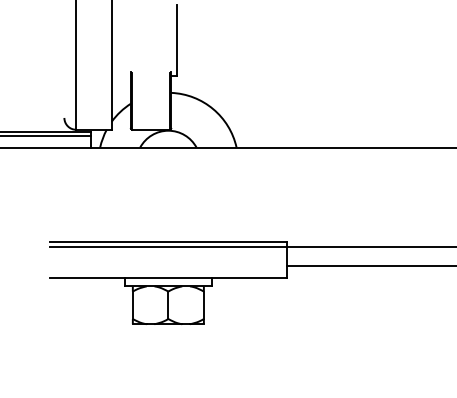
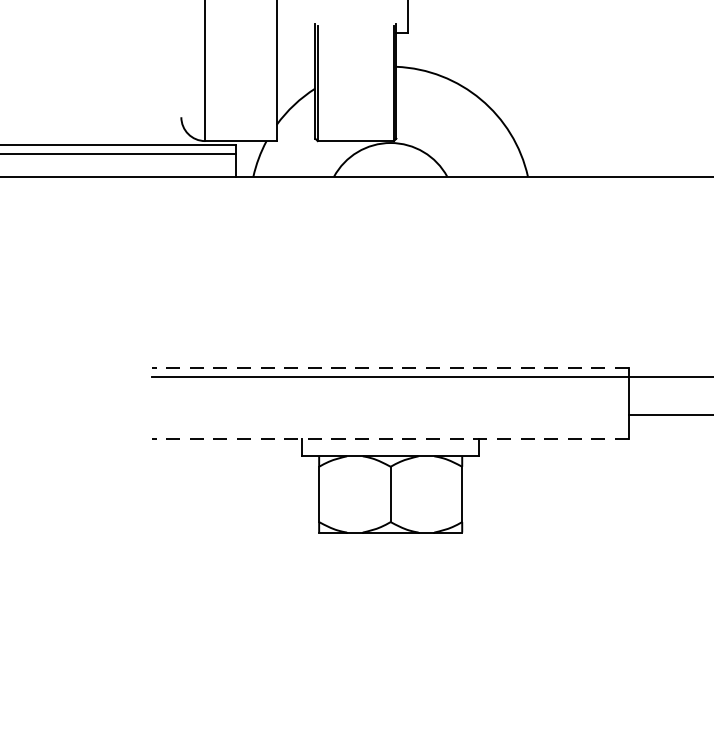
line: (167, 242) -> (388, 368), solid -> dashed
line: (167, 277) -> (388, 438), solid -> dashed

